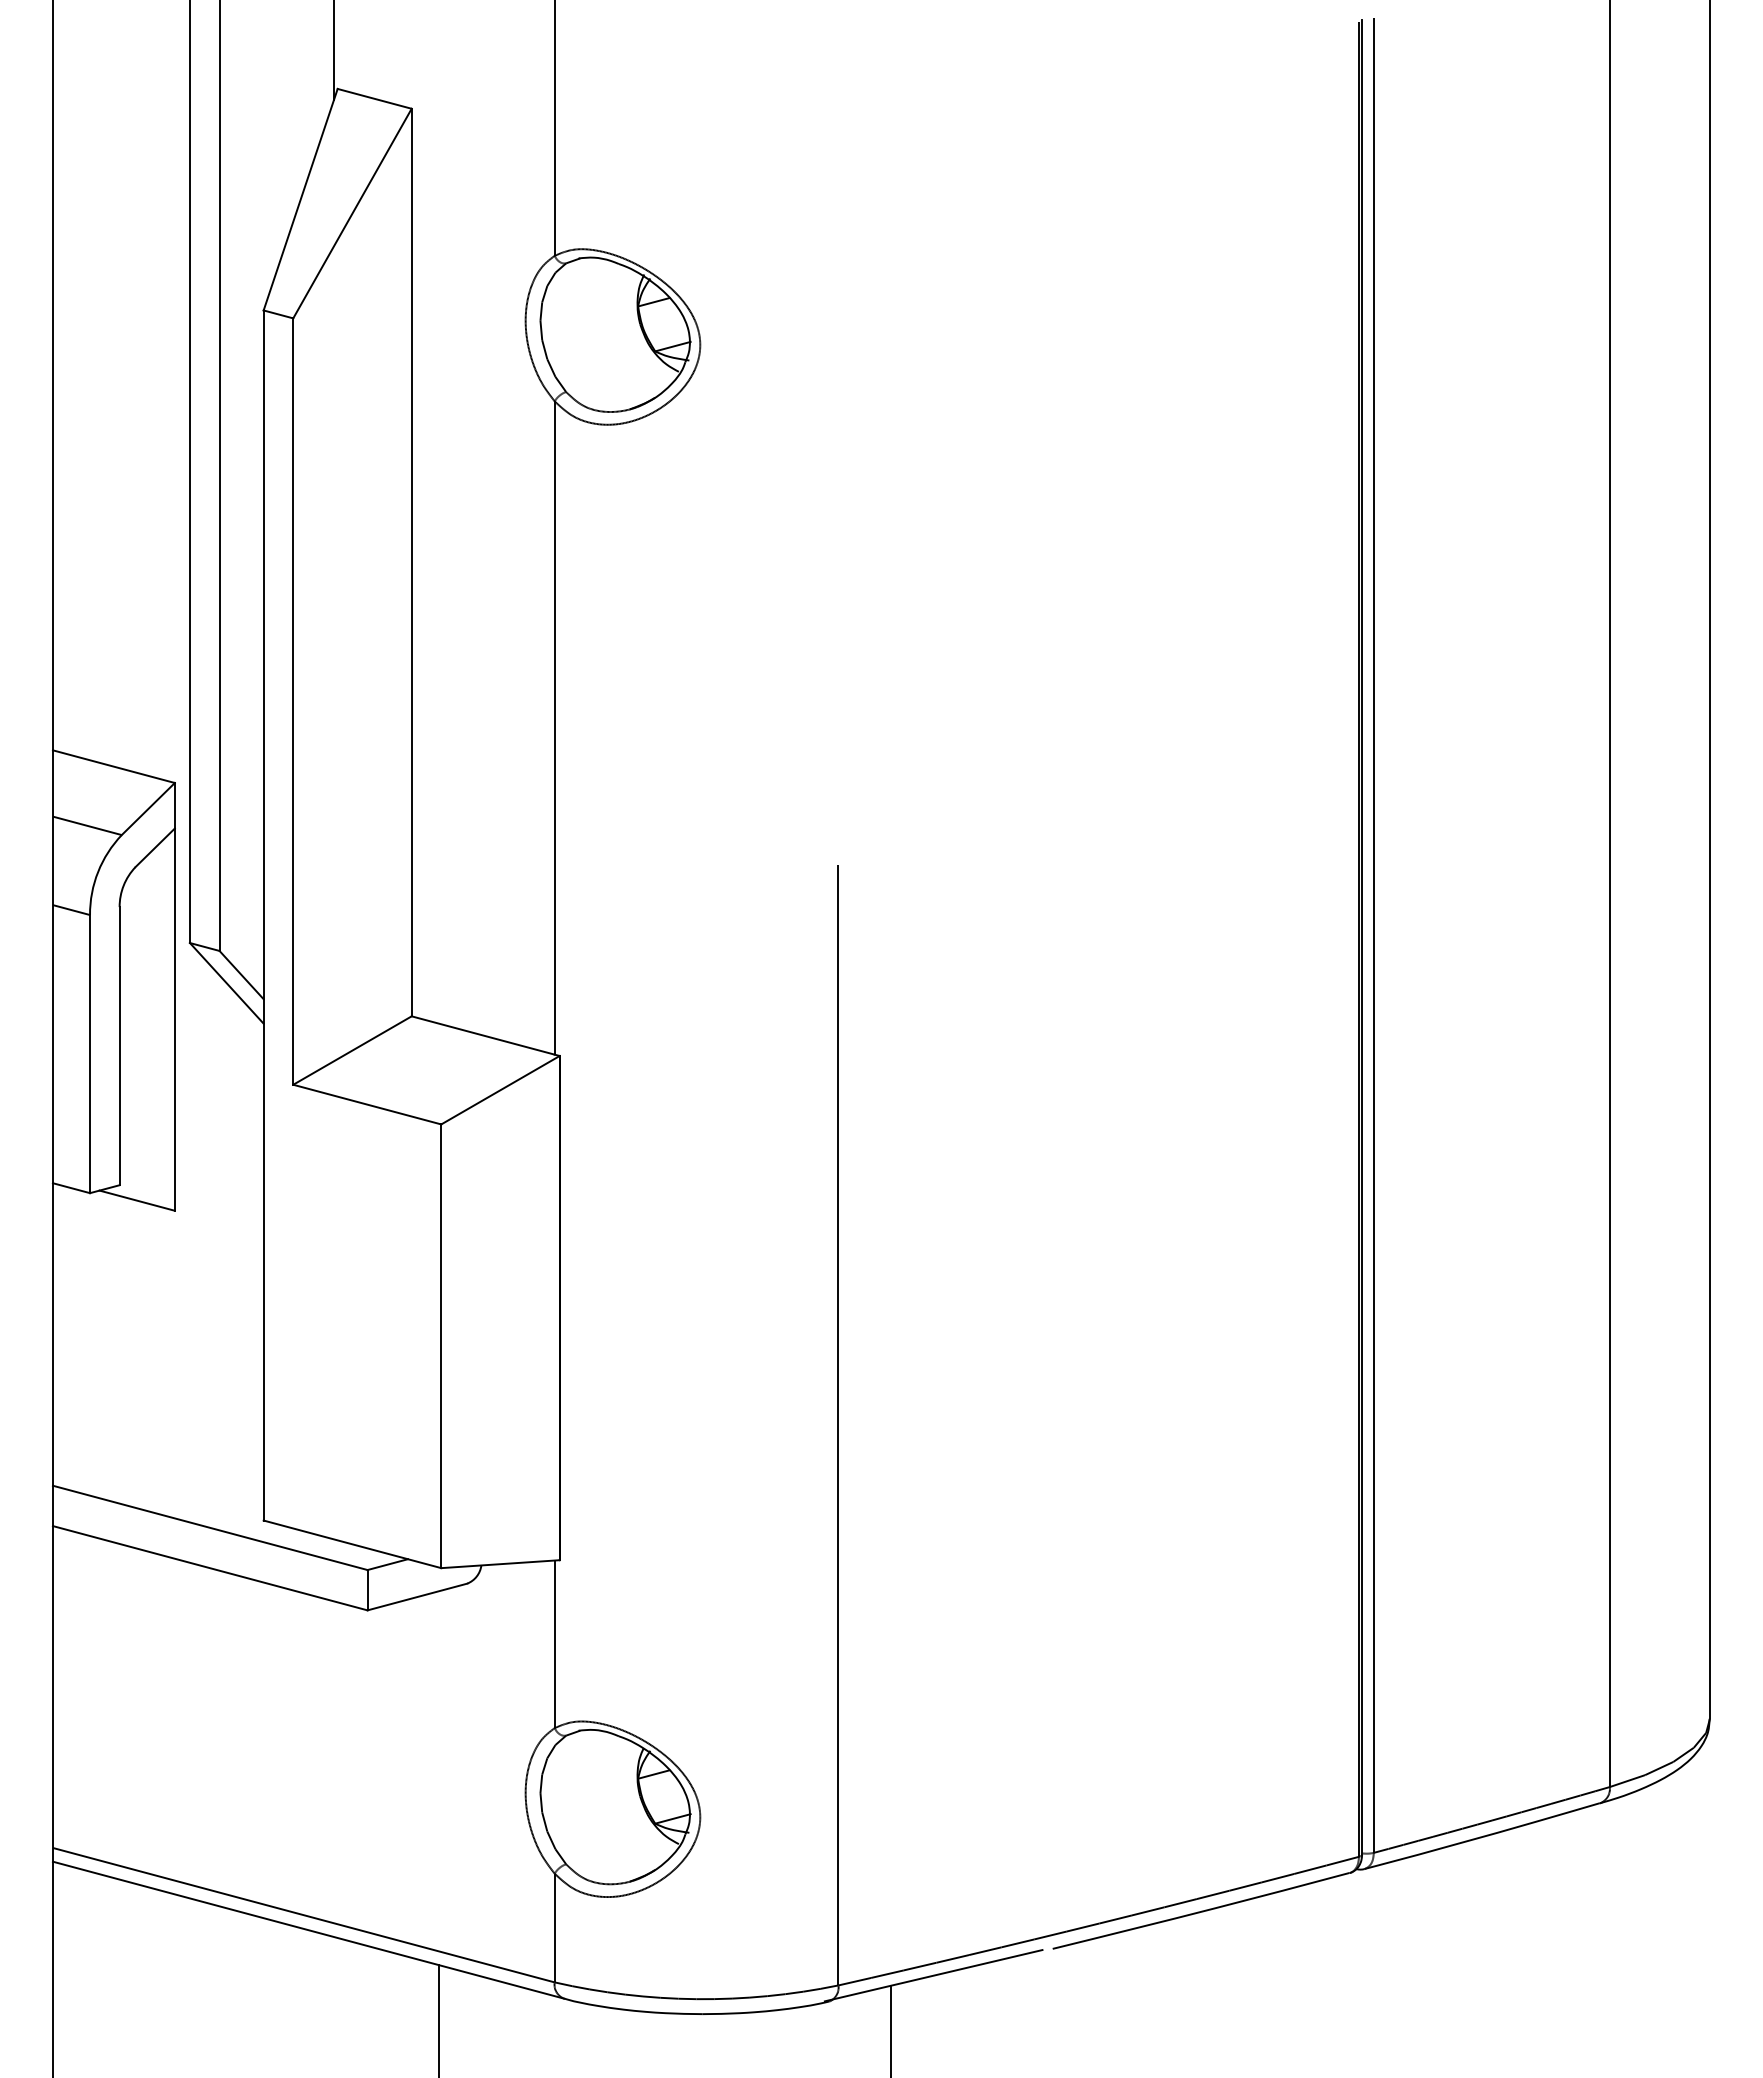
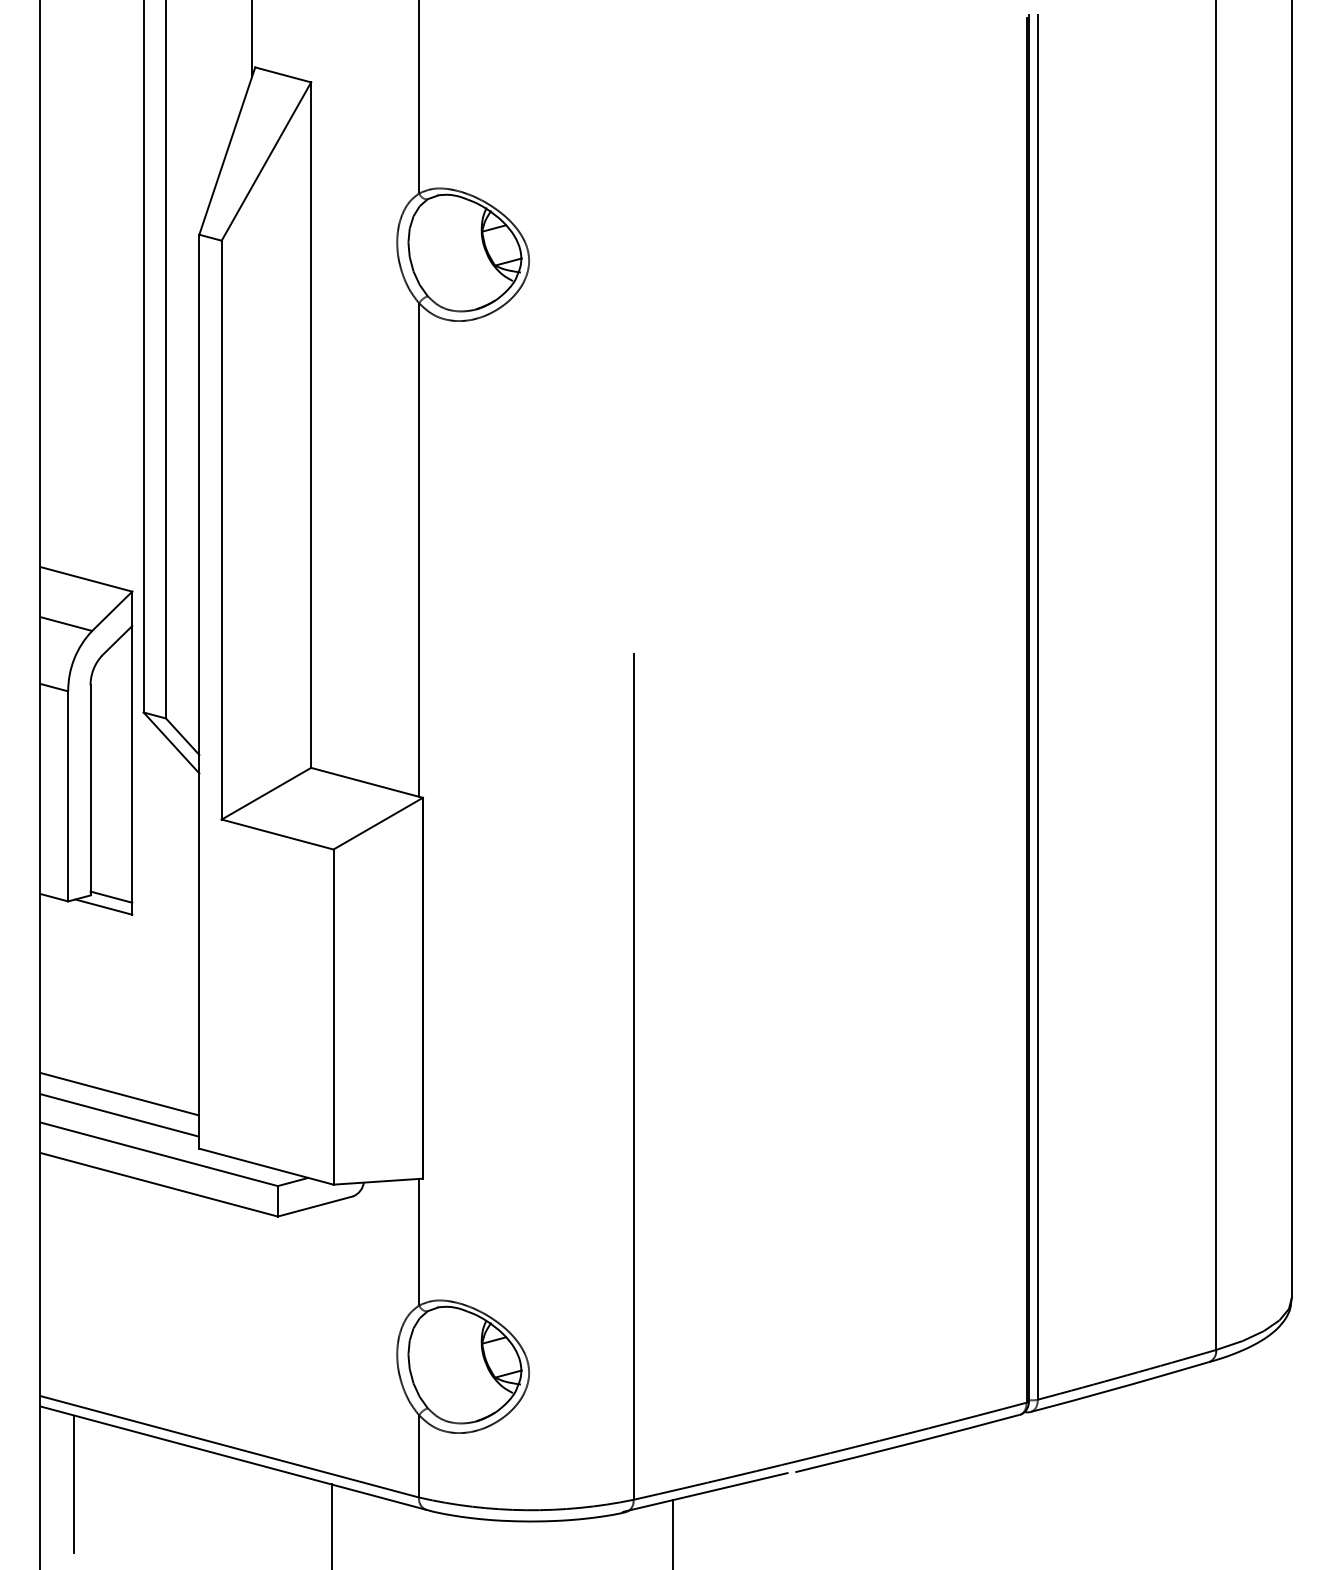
line: (146, 1187) -> (110, 897), added
line: (157, 1448) -> (119, 1094), added
line: (157, 1476) -> (119, 1115), added
line: (98, 1964) -> (74, 1484), added

